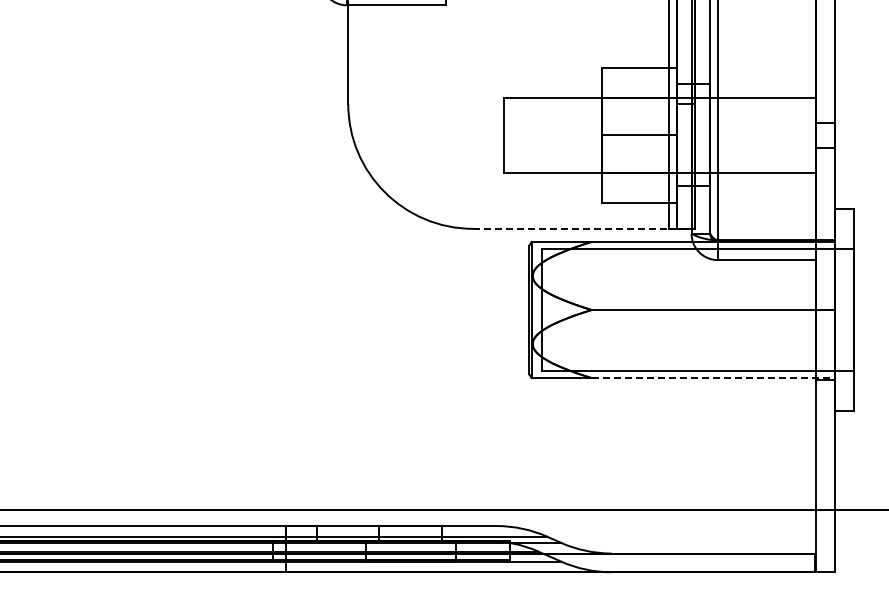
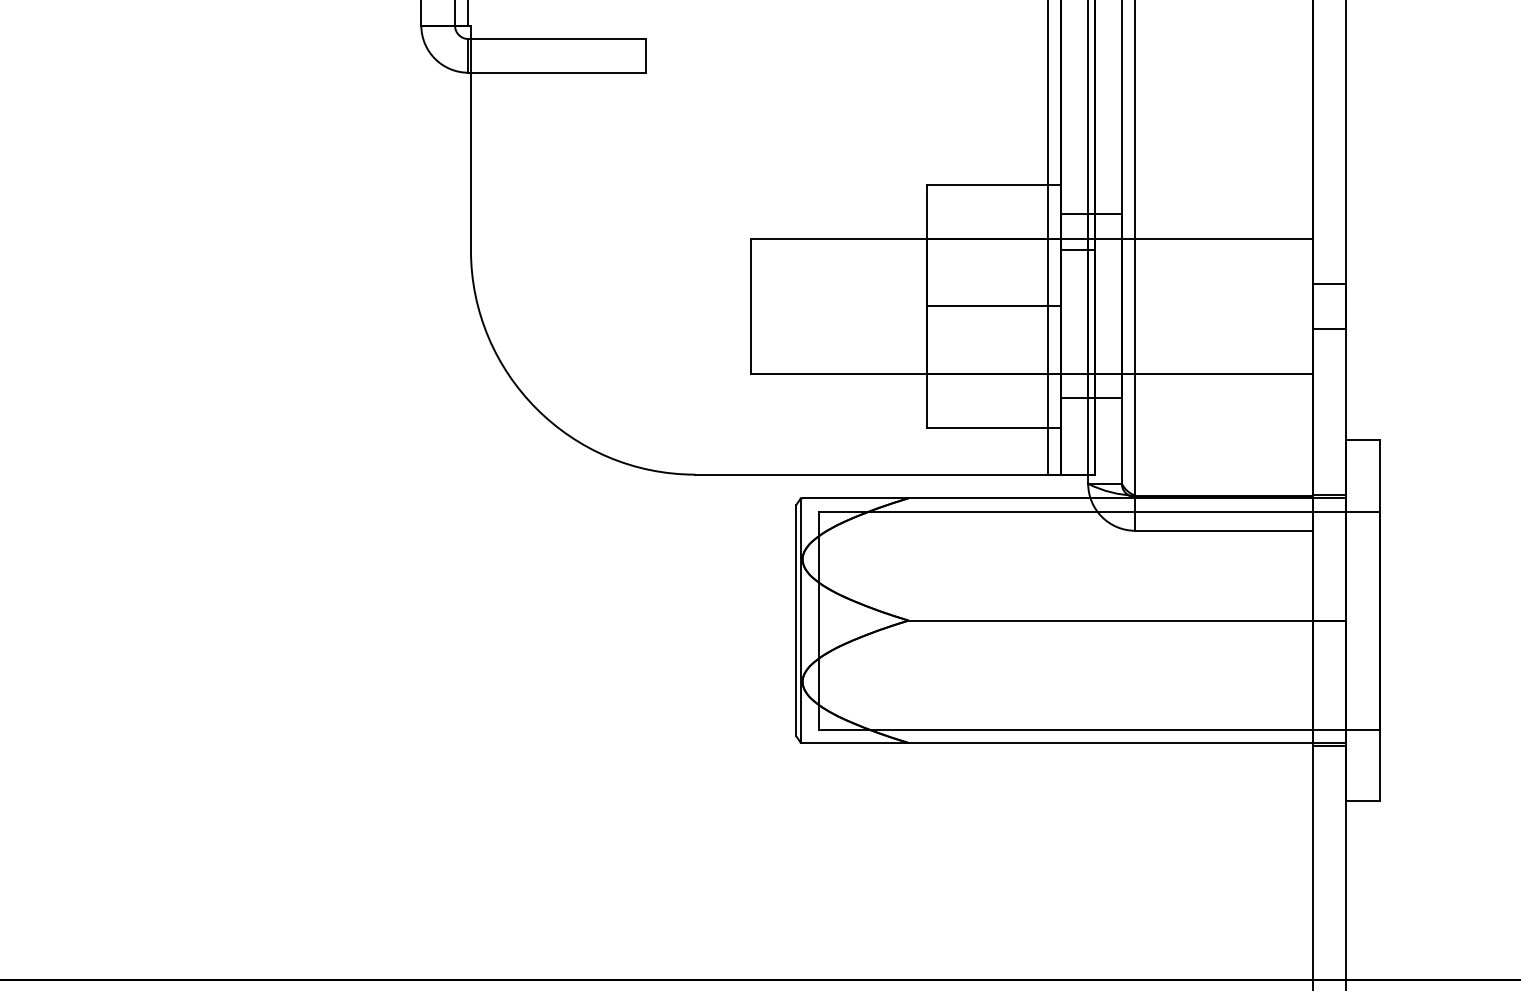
line: (571, 228) -> (872, 474), dashed -> solid
line: (713, 378) -> (1127, 743), dashed -> solid

